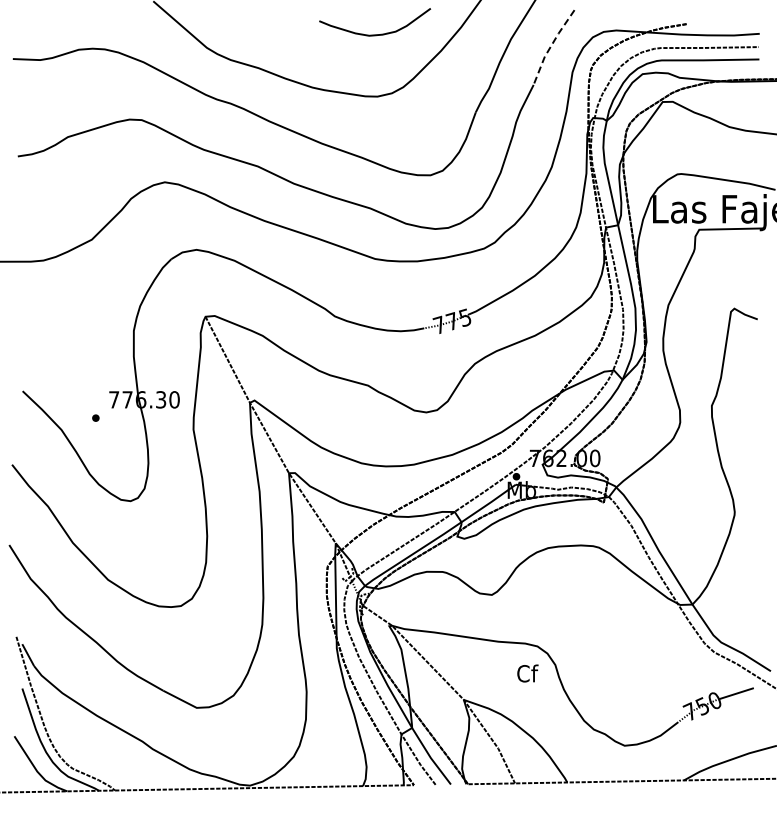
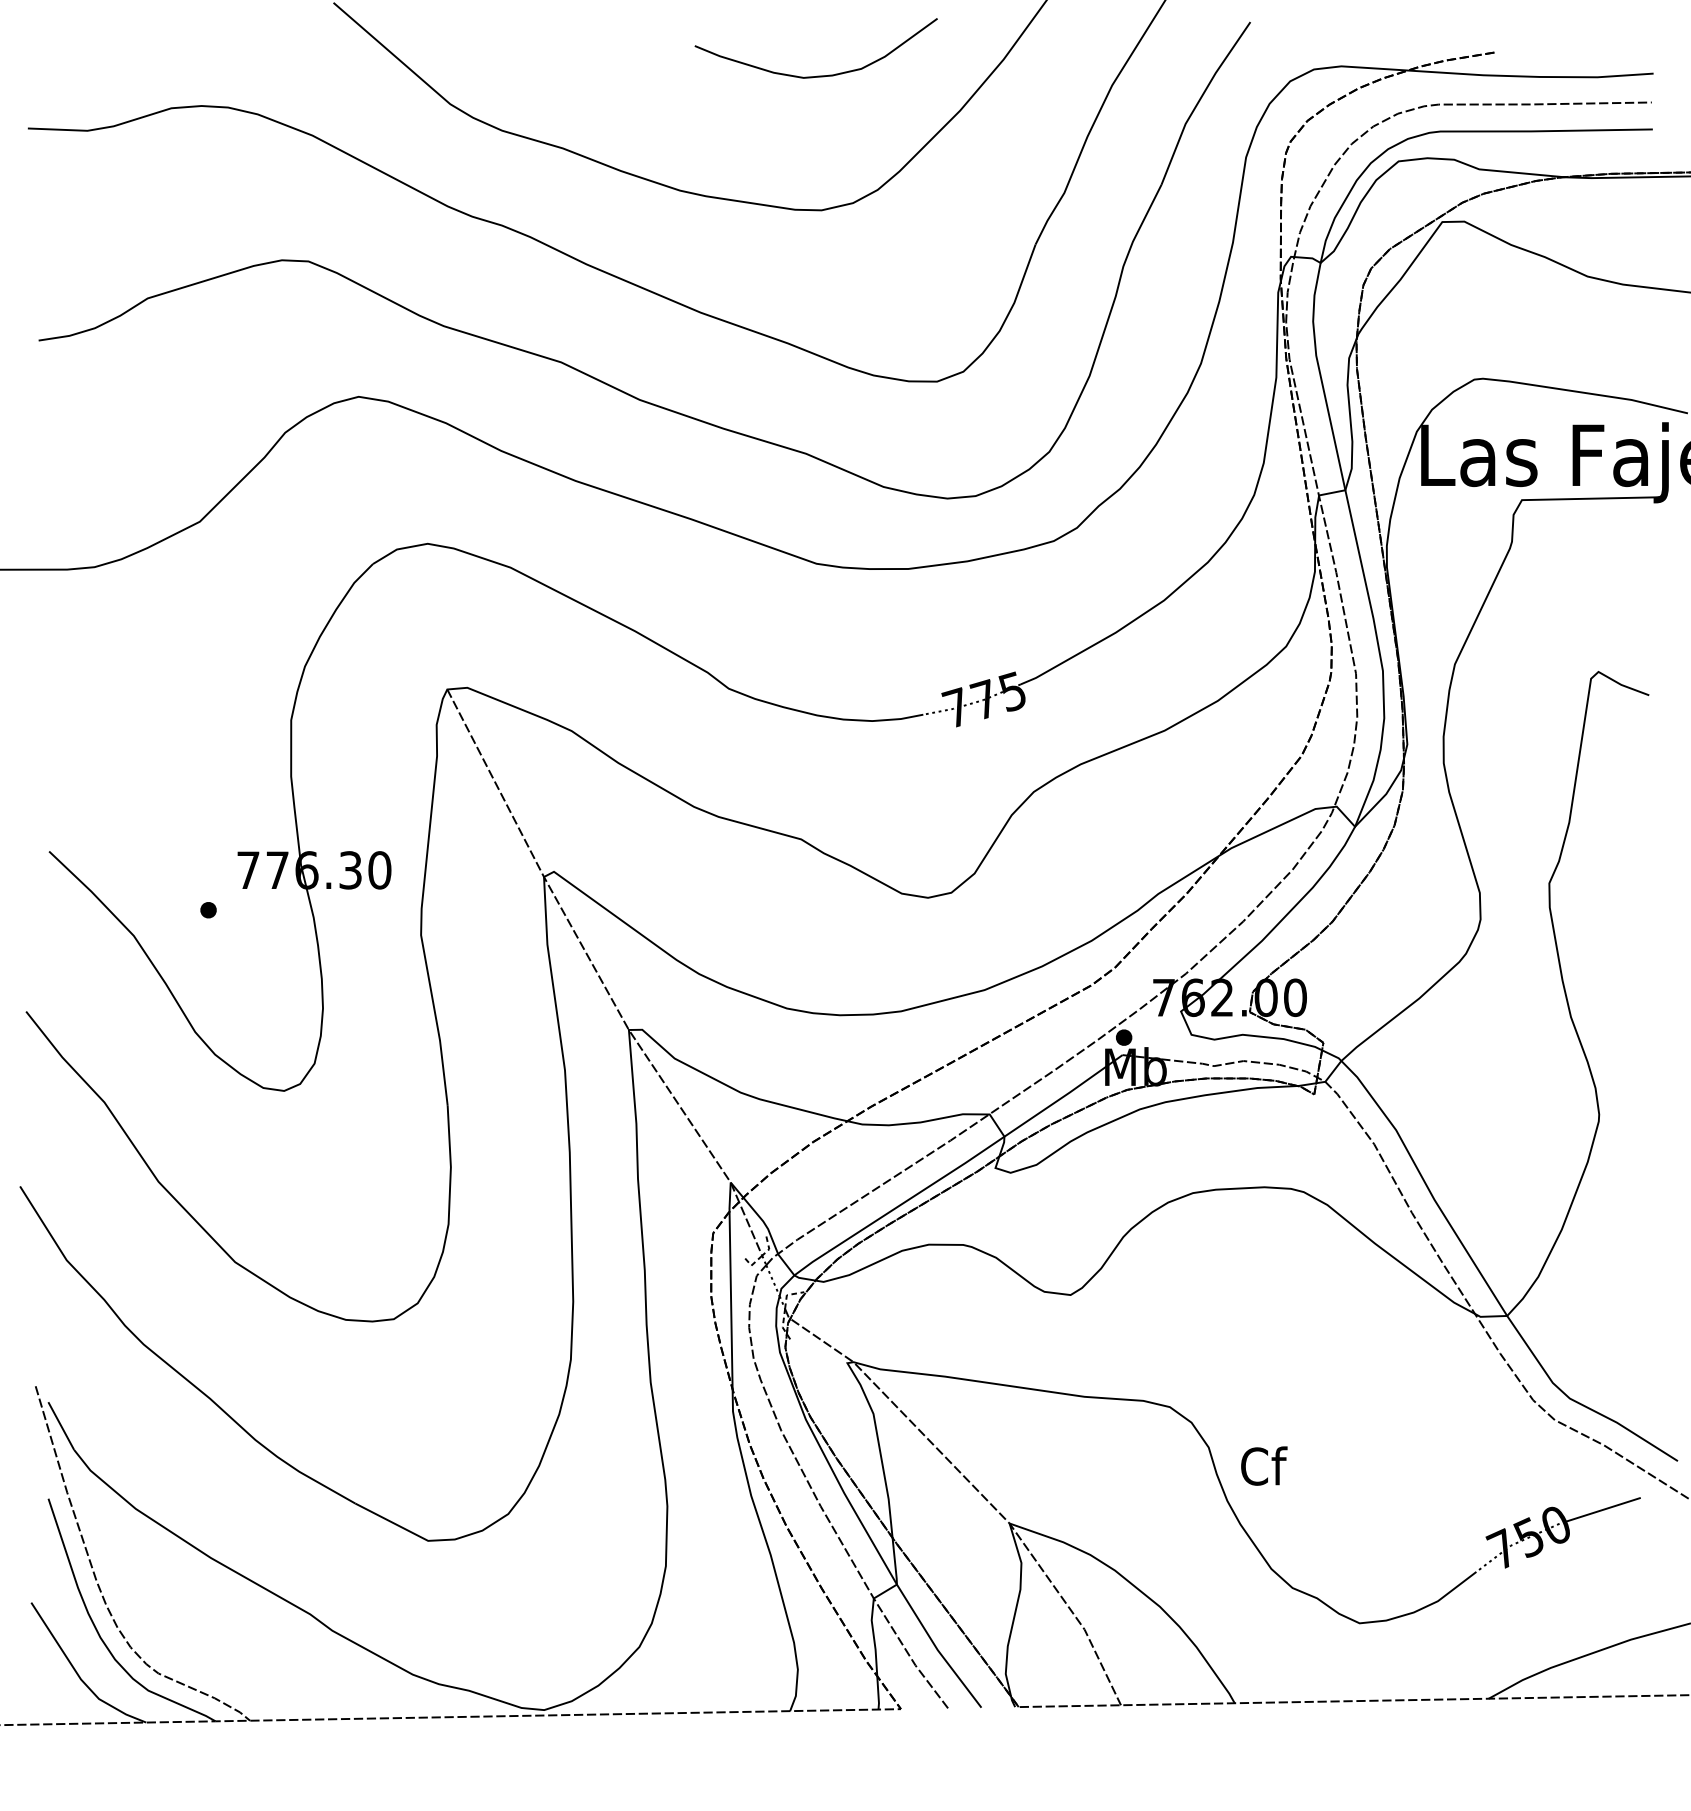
line: (551, 46) -> (1200, 101), dashed -> solid
text: (527, 673) -> (1263, 1466), moved

